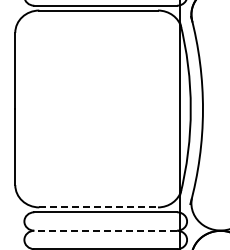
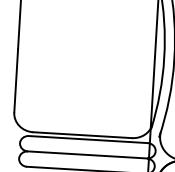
line: (99, 207) -> (83, 135), dashed -> solid
line: (105, 230) -> (87, 154), dashed -> solid

